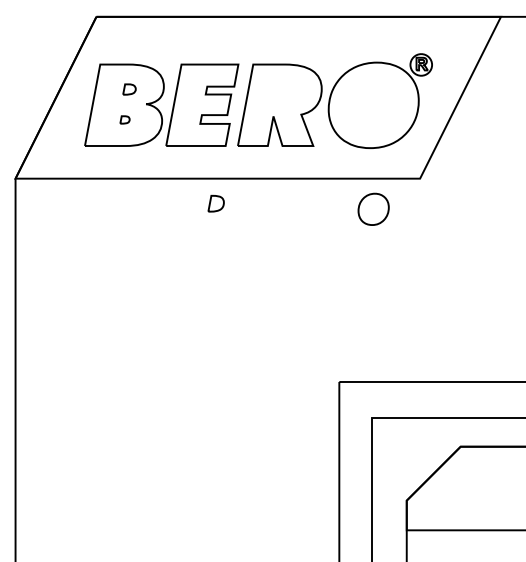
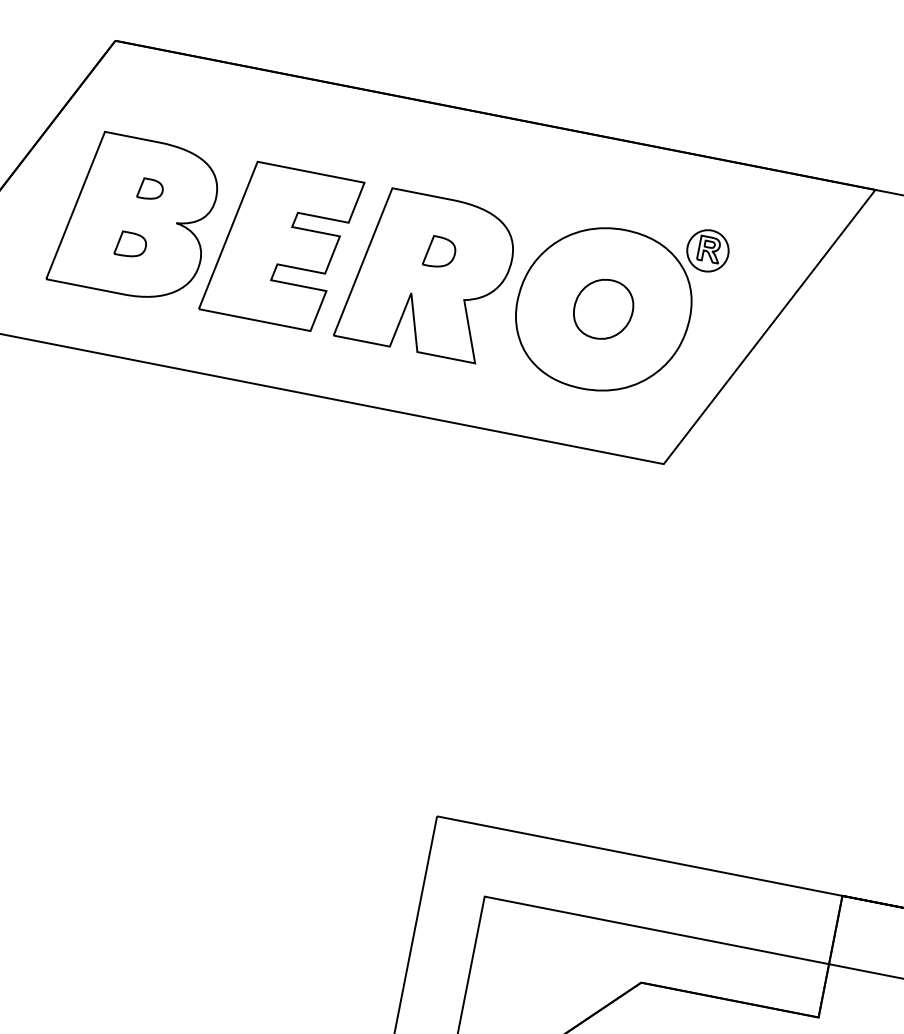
part: (124, 119) -> (130, 243), size x1.67
part: (215, 203) -> (438, 251), moved
part: (373, 208) -> (603, 307), moved

